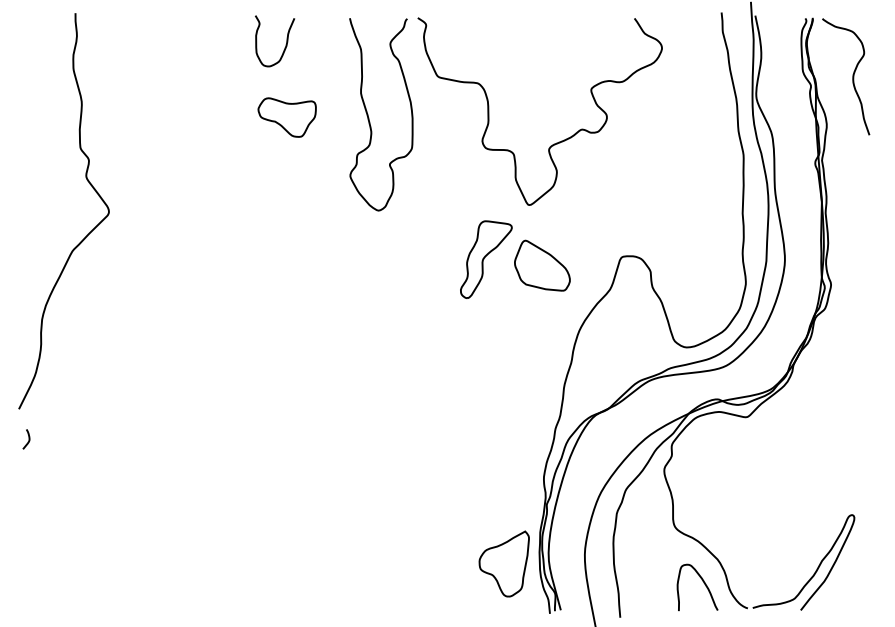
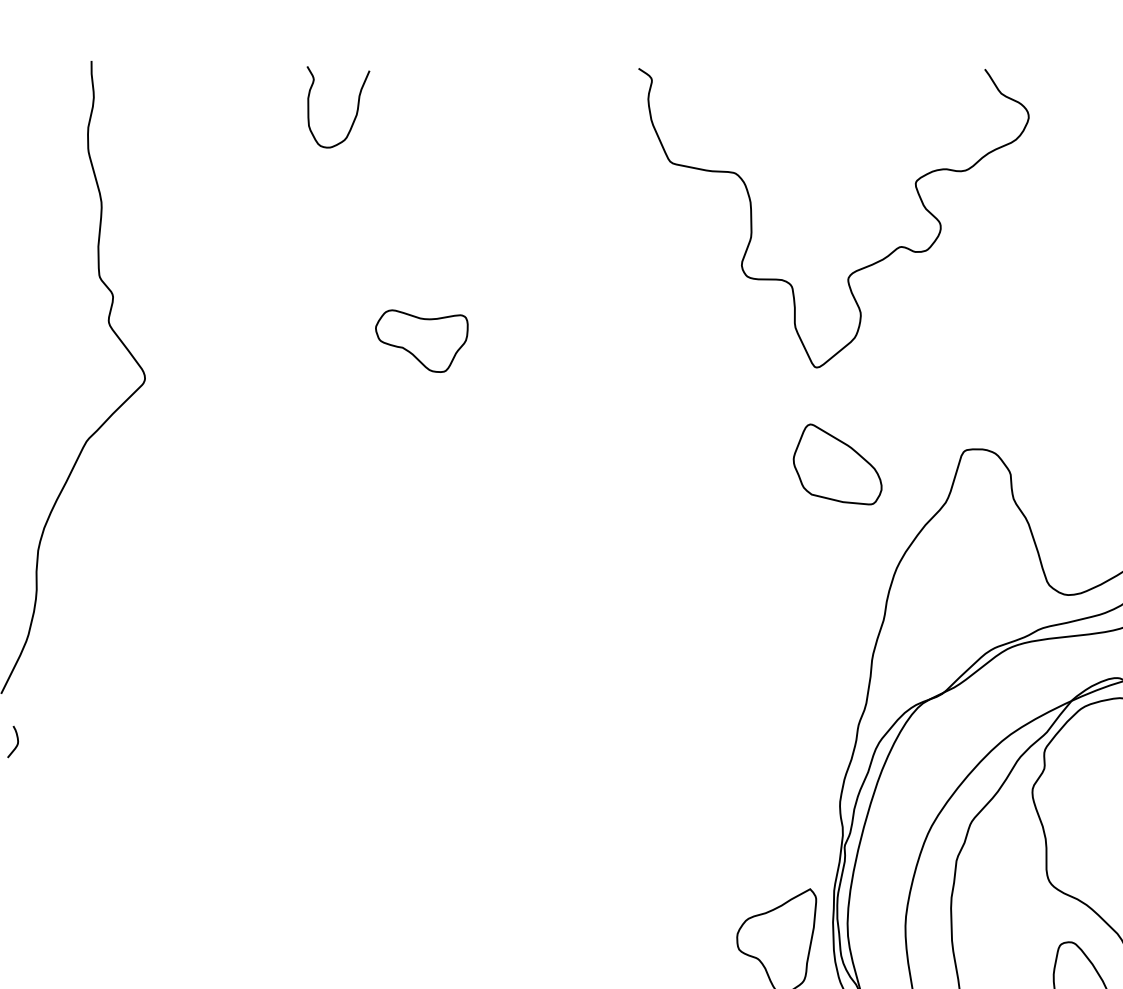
curve: (285, 44) -> (355, 112), moved
part: (286, 117) -> (420, 341), moved
curve: (369, 117) -> (561, 227), removed
part: (486, 259) -> (748, 454), removed

